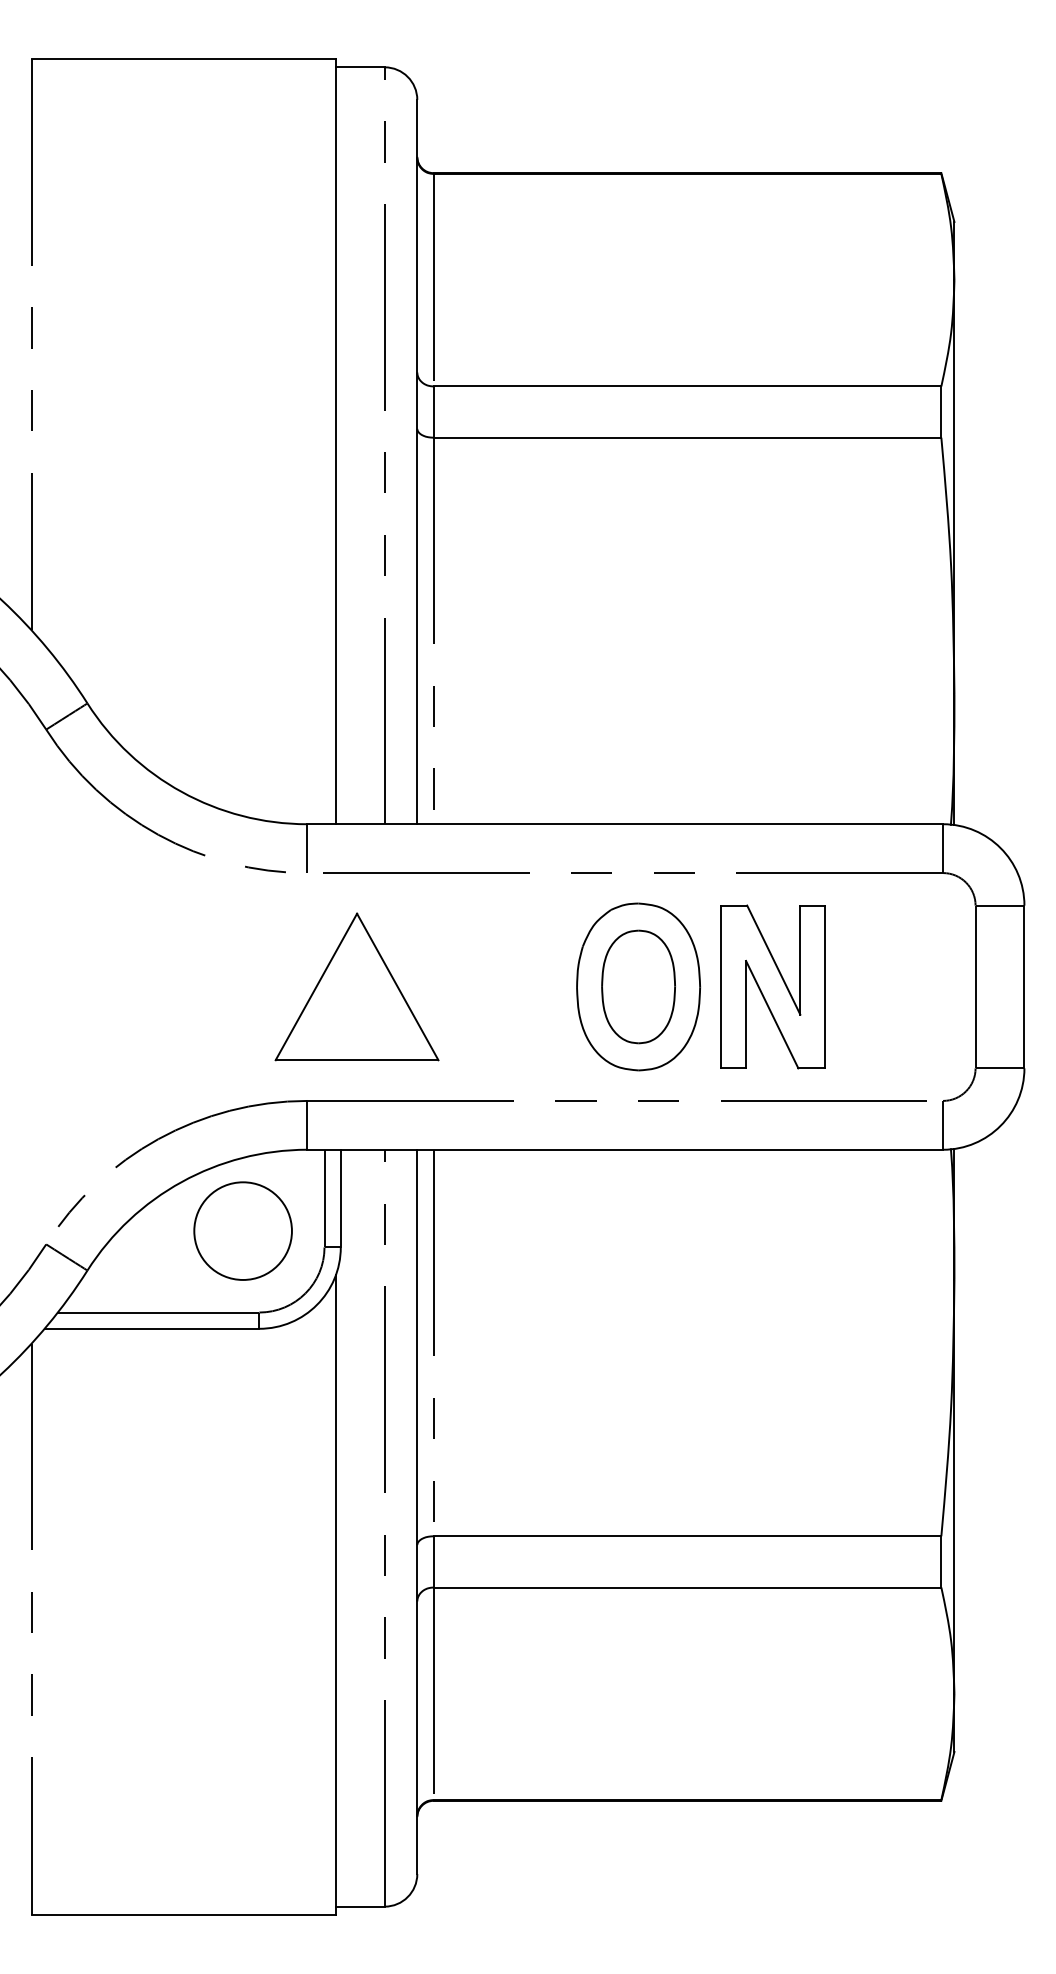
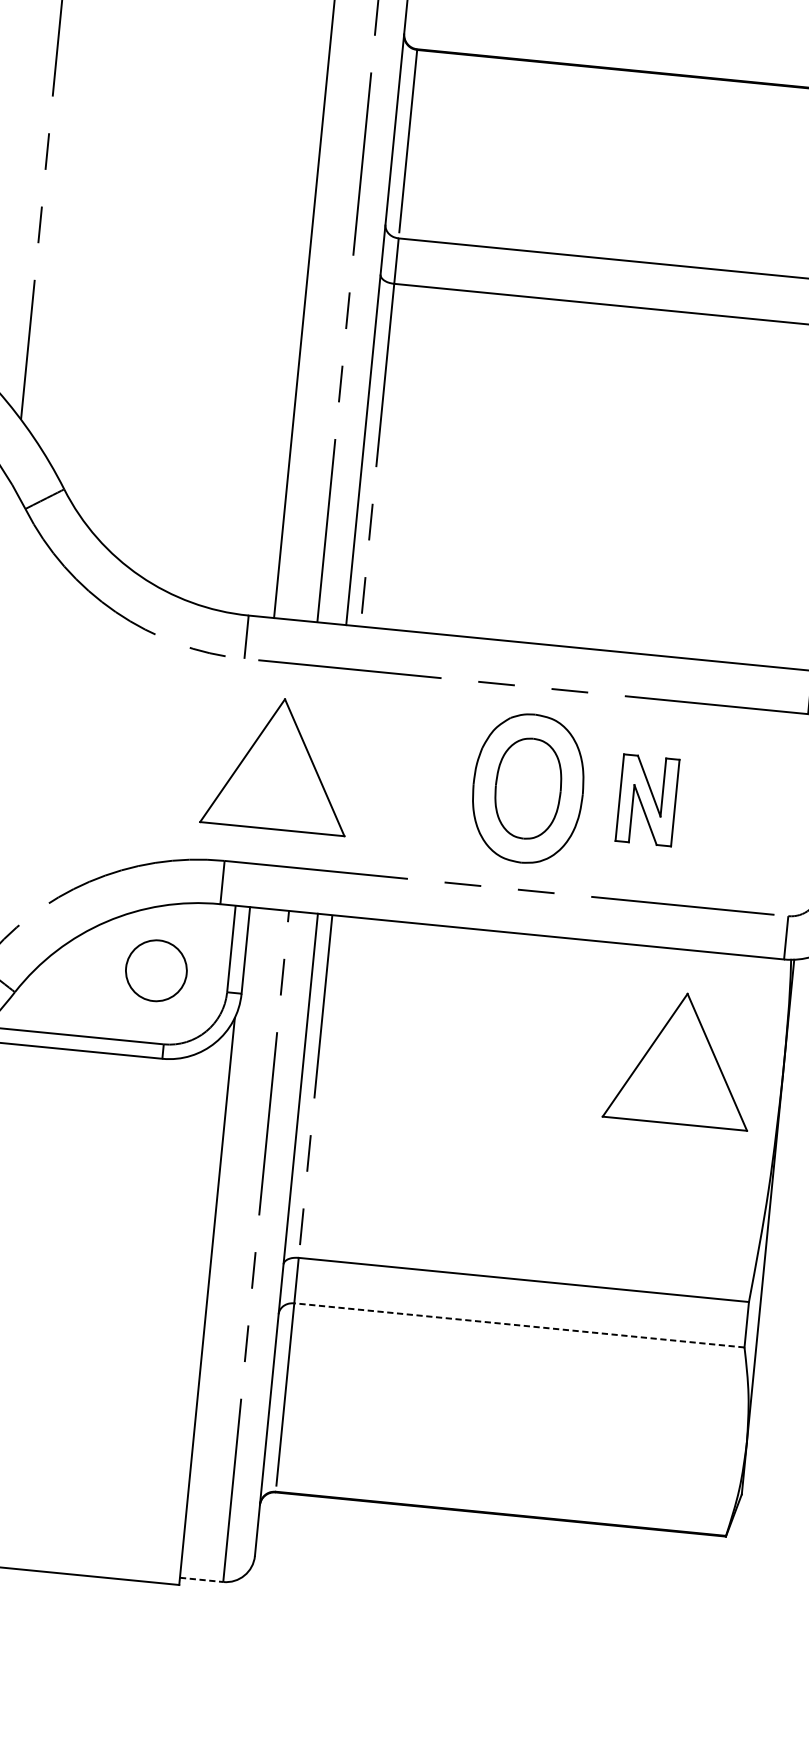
part: (772, 986) -> (647, 799), size x0.6
circle: (242, 1230) -> (155, 970), size x0.7
part: (838, 1271) -> (680, 1058), added
line: (687, 1587) -> (519, 1325), solid -> dashed
line: (360, 1906) -> (201, 1579), solid -> dashed

